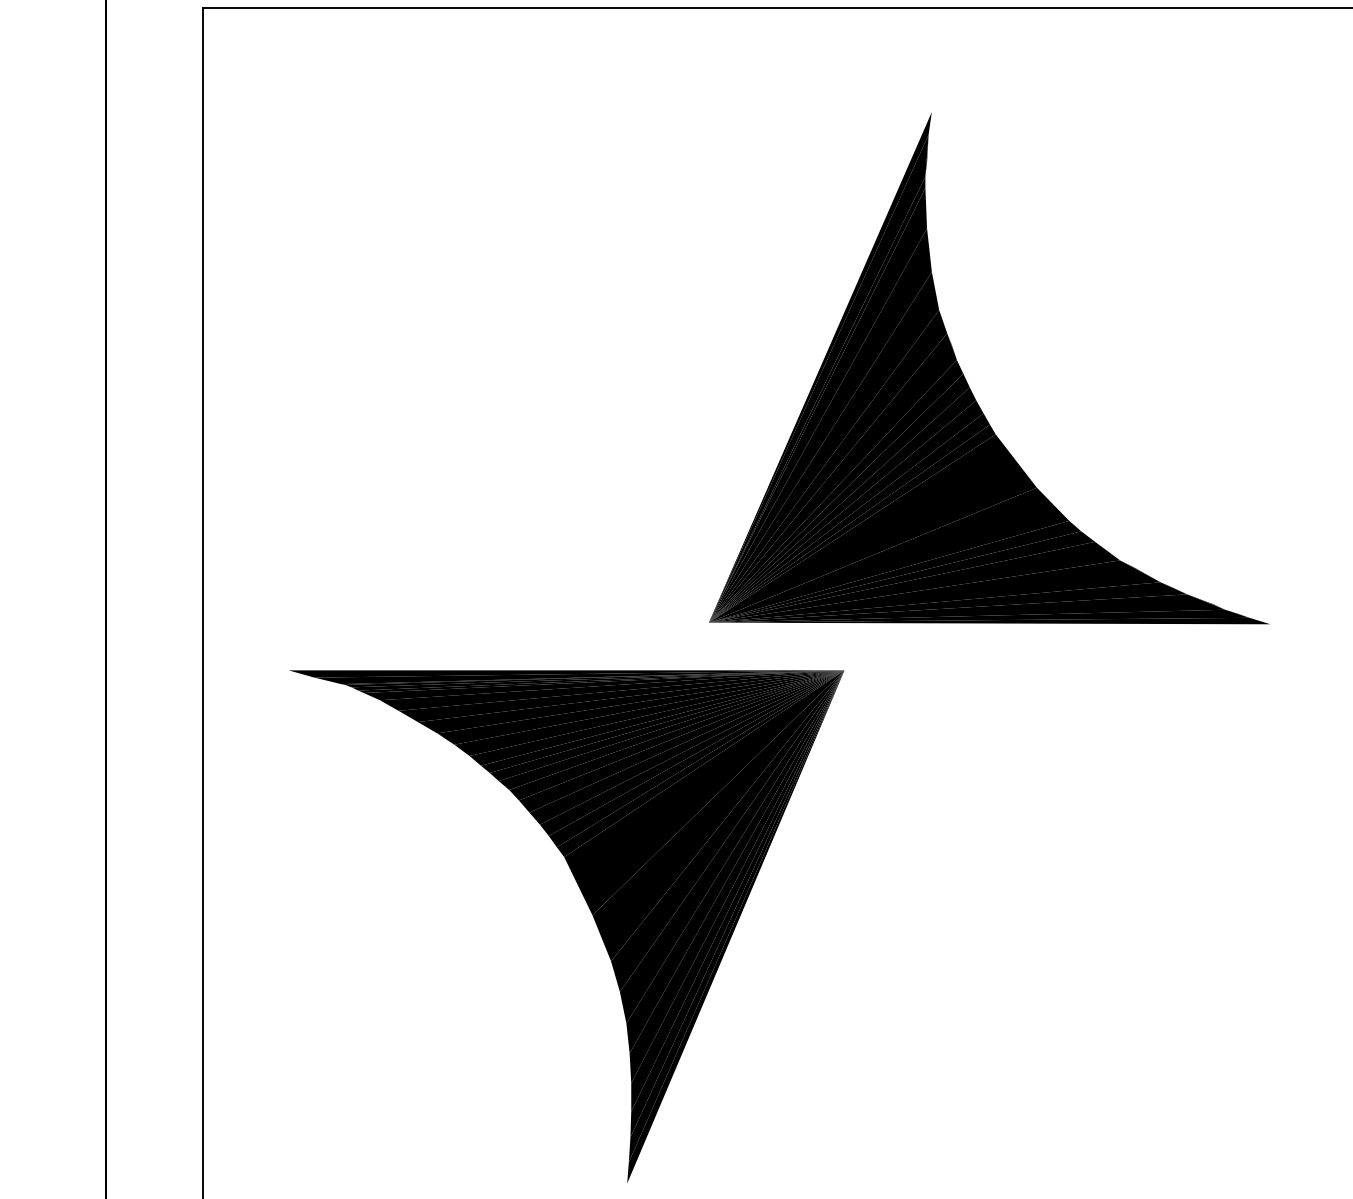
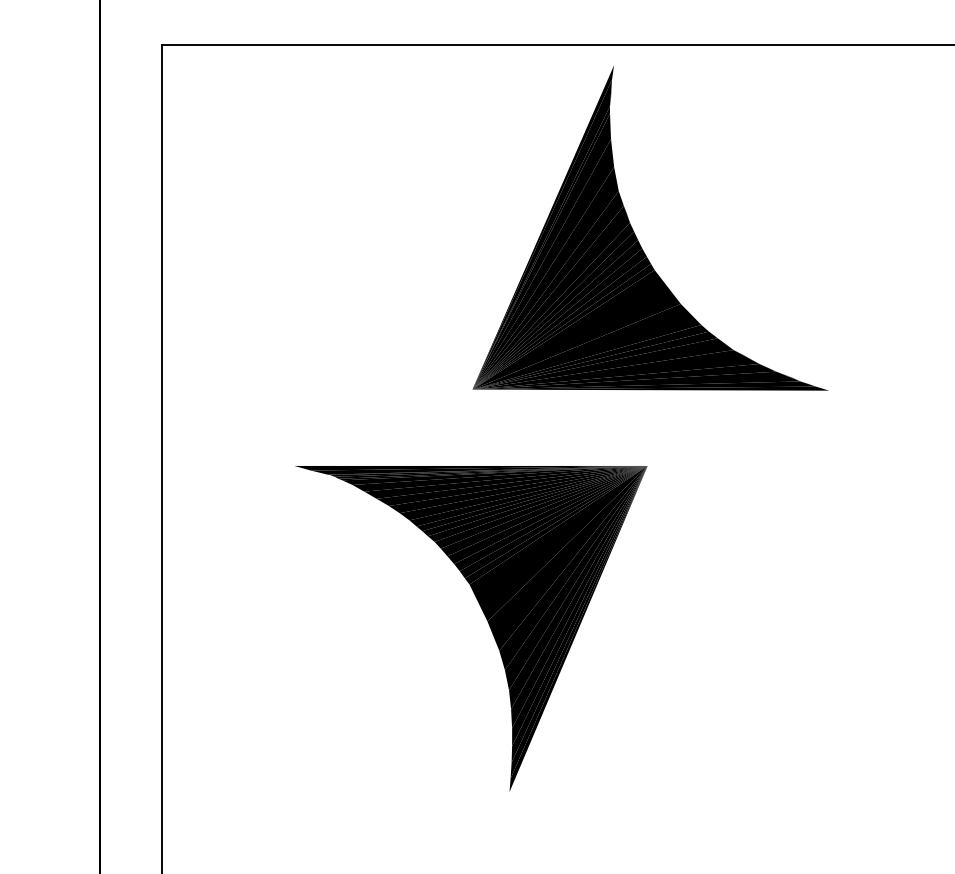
part: (967, 381) -> (636, 236), moved
part: (592, 916) -> (487, 622), moved

